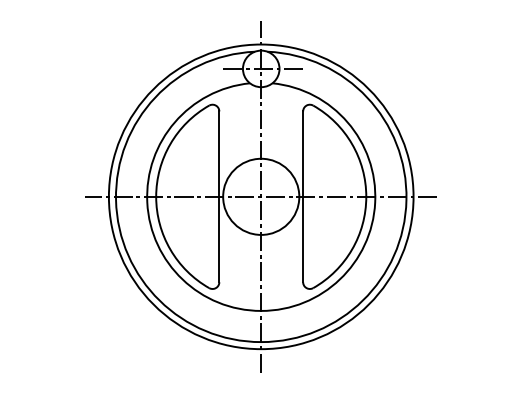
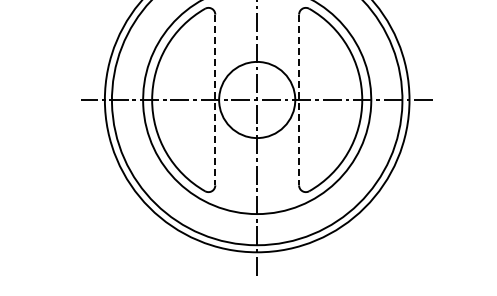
line: (219, 197) -> (215, 100), solid -> dashed
line: (303, 197) -> (299, 100), solid -> dashed

